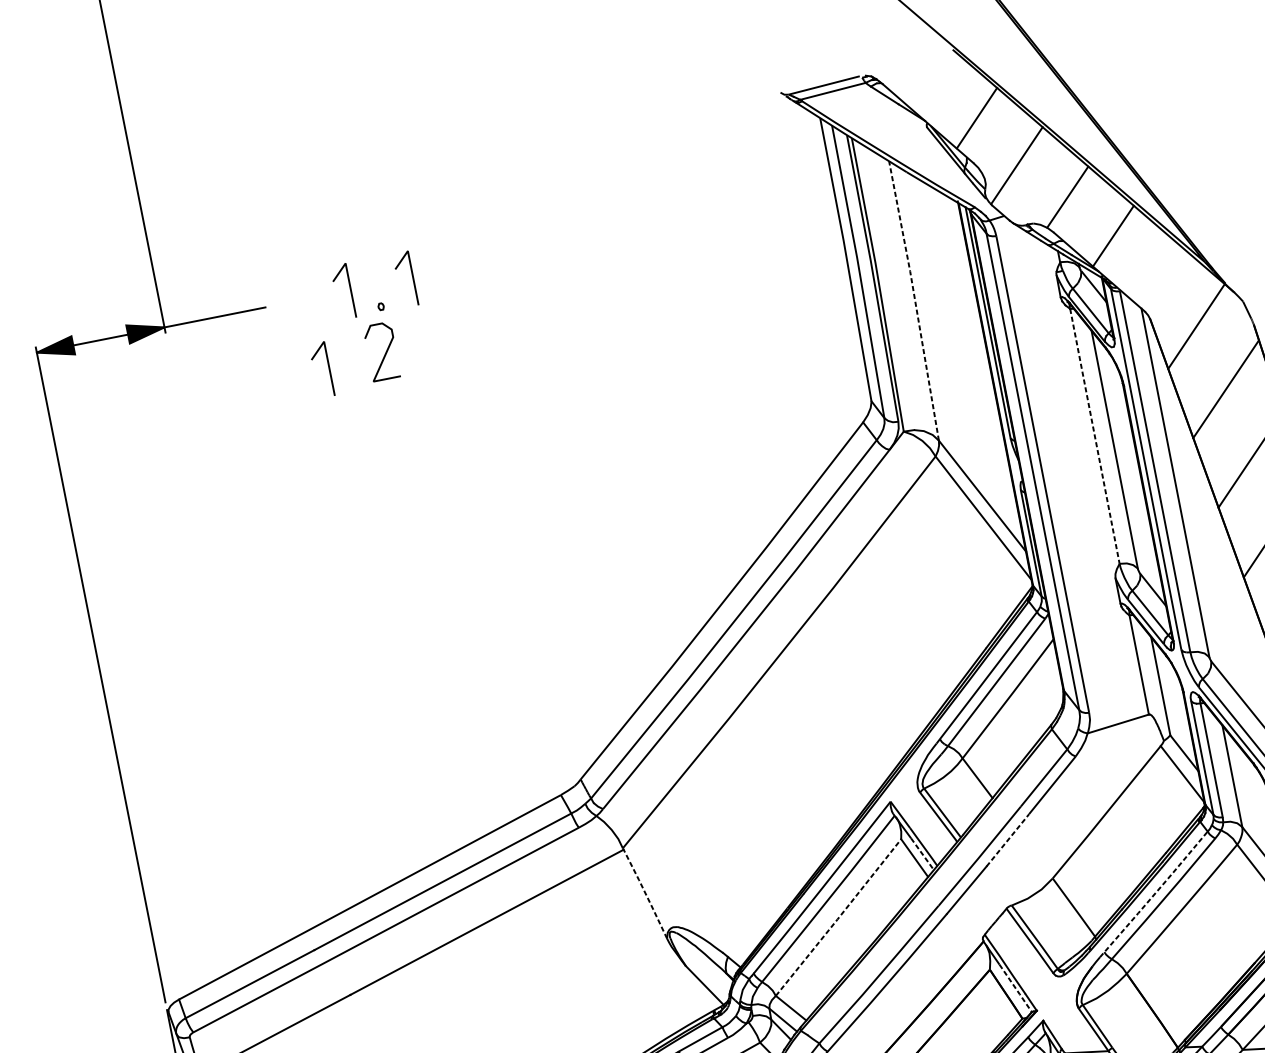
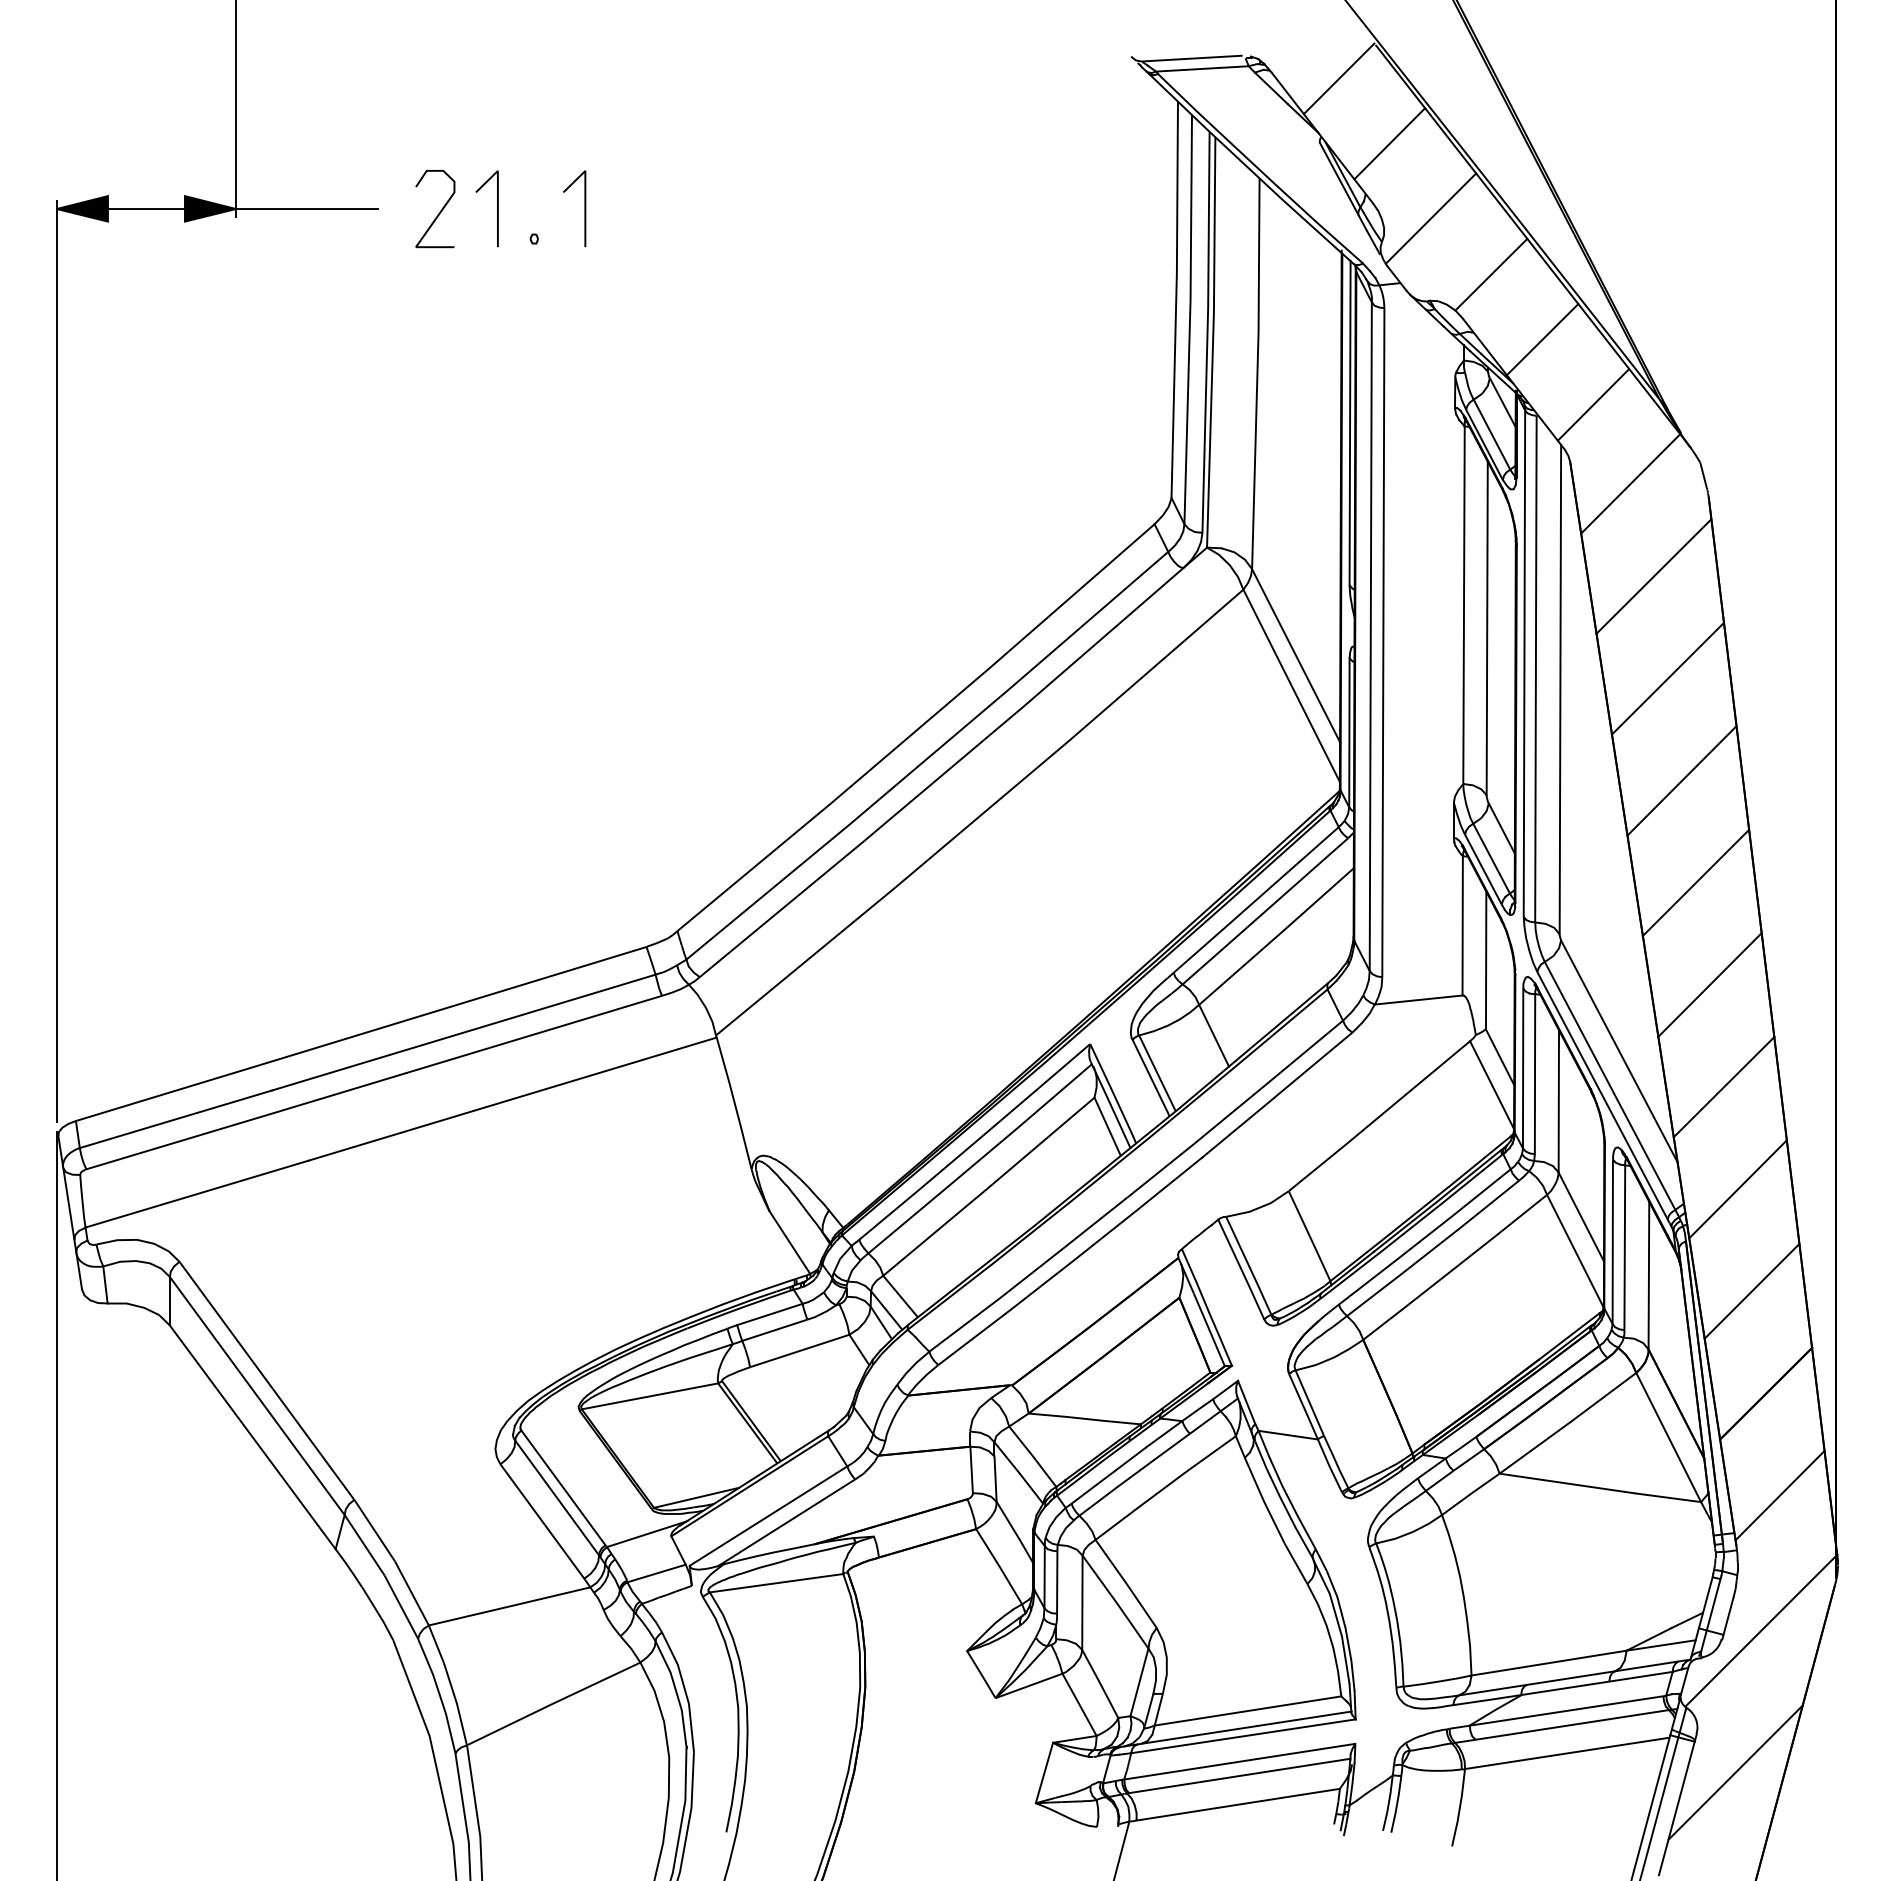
line: (931, 79) -> (1338, 78), added
line: (1158, 275) -> (1593, 404), added
line: (915, 299) -> (1257, 372), dashed -> solid
curve: (385, 352) -> (439, 211), moved
line: (329, 368) -> (447, 308), removed
line: (1095, 436) -> (1464, 605), dashed -> solid
line: (1007, 840) -> (1238, 1127), dashed -> solid
line: (922, 854) -> (1119, 1123), dashed -> solid
line: (645, 894) -> (734, 1103), dashed -> solid
line: (1154, 894) -> (1421, 1240), dashed -> solid
line: (839, 918) -> (989, 1187), dashed -> solid
line: (1015, 988) -> (1209, 1330), dashed -> solid

